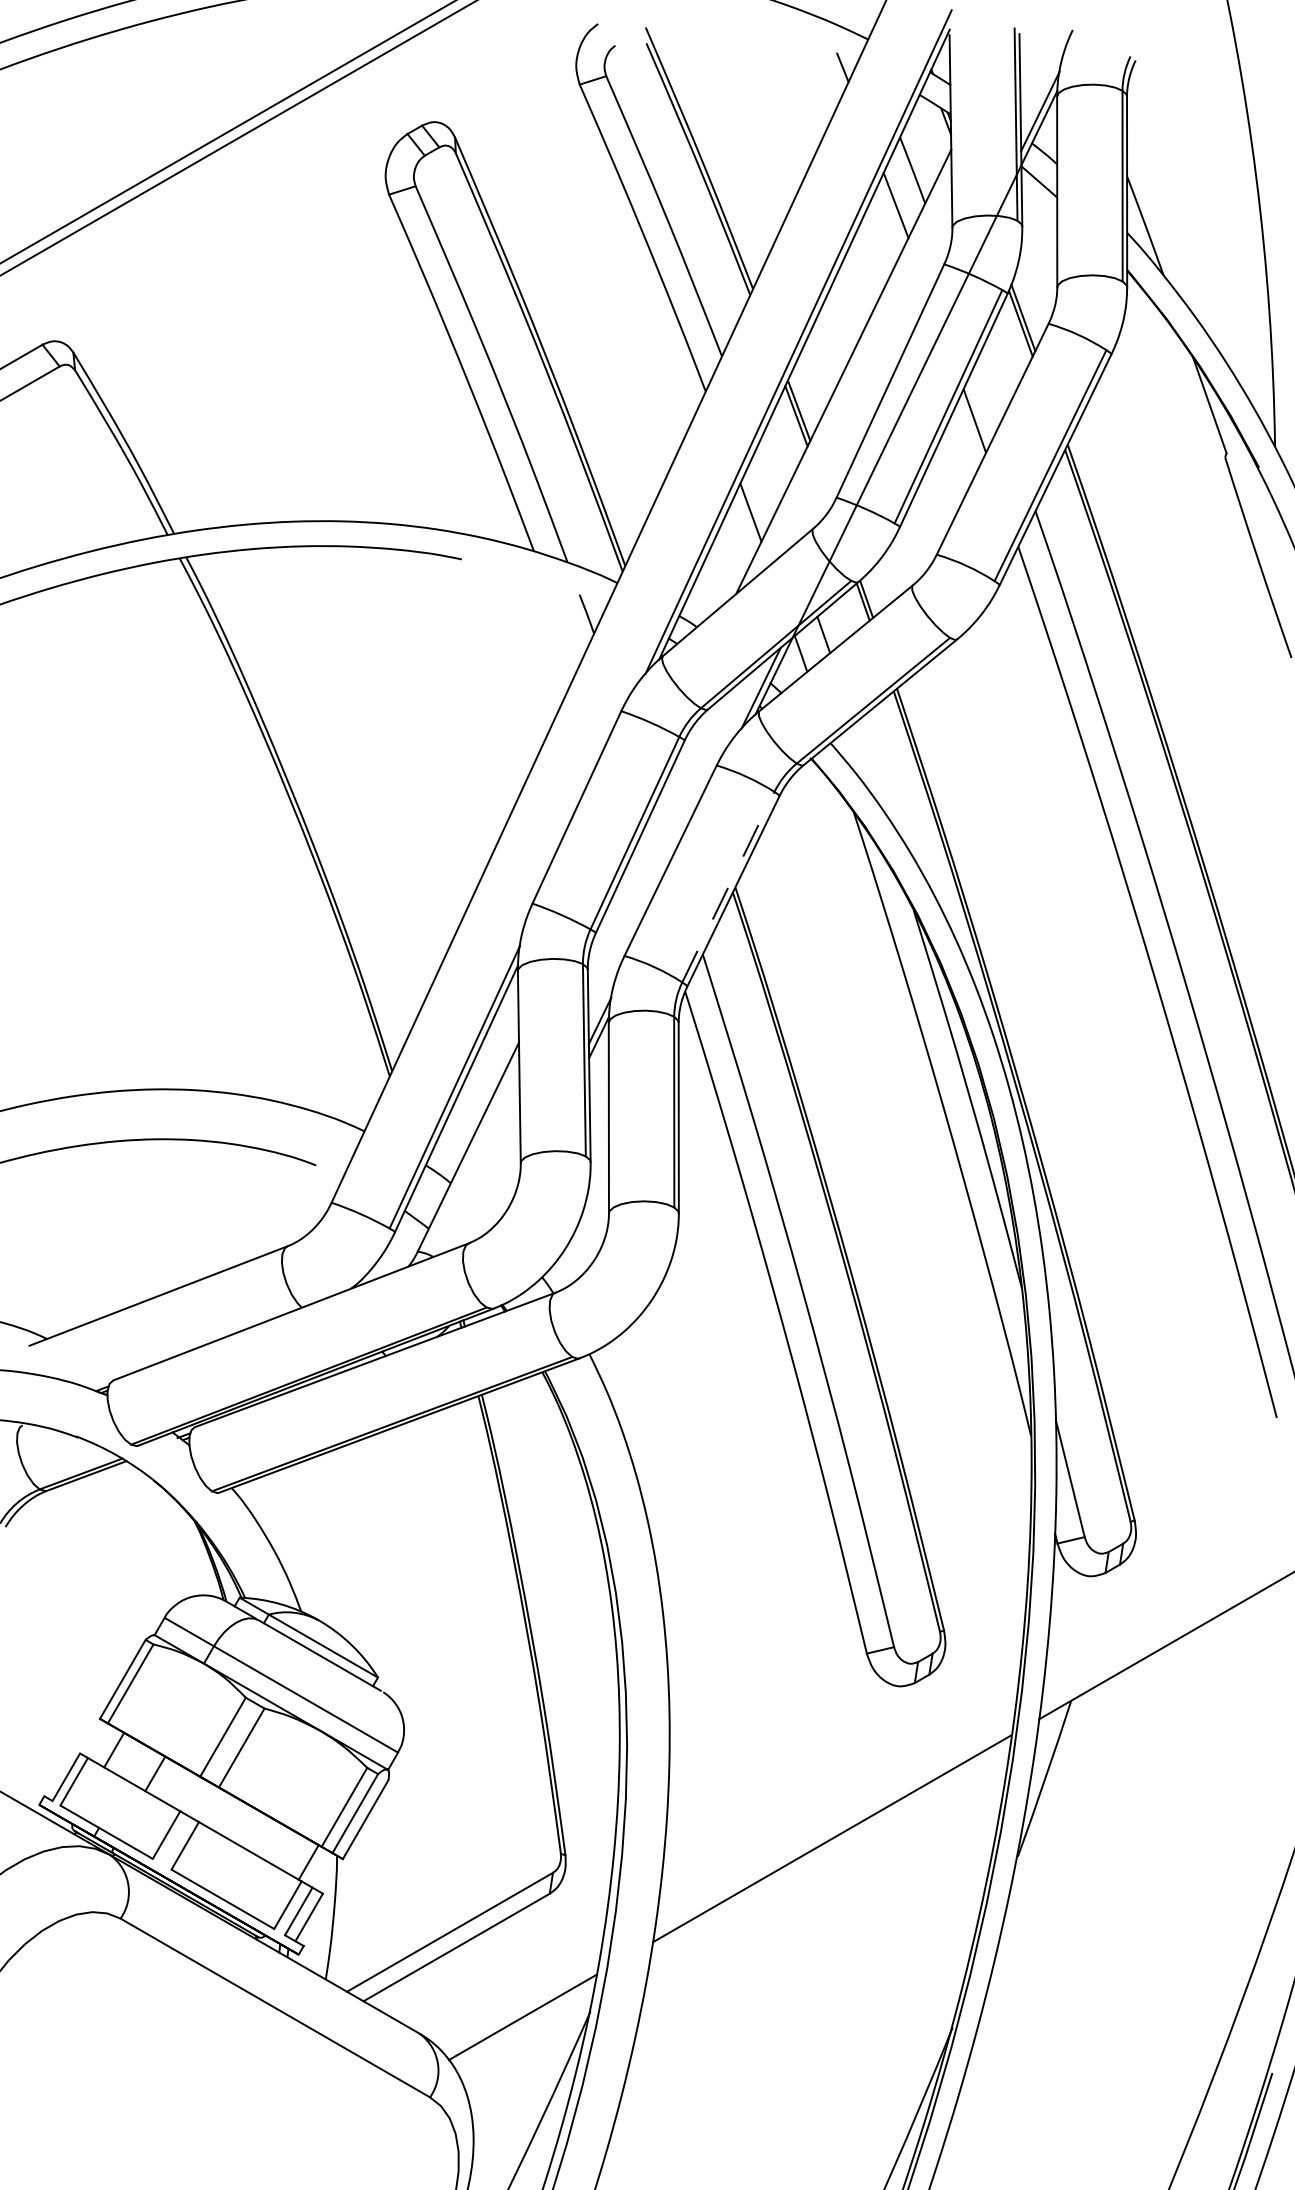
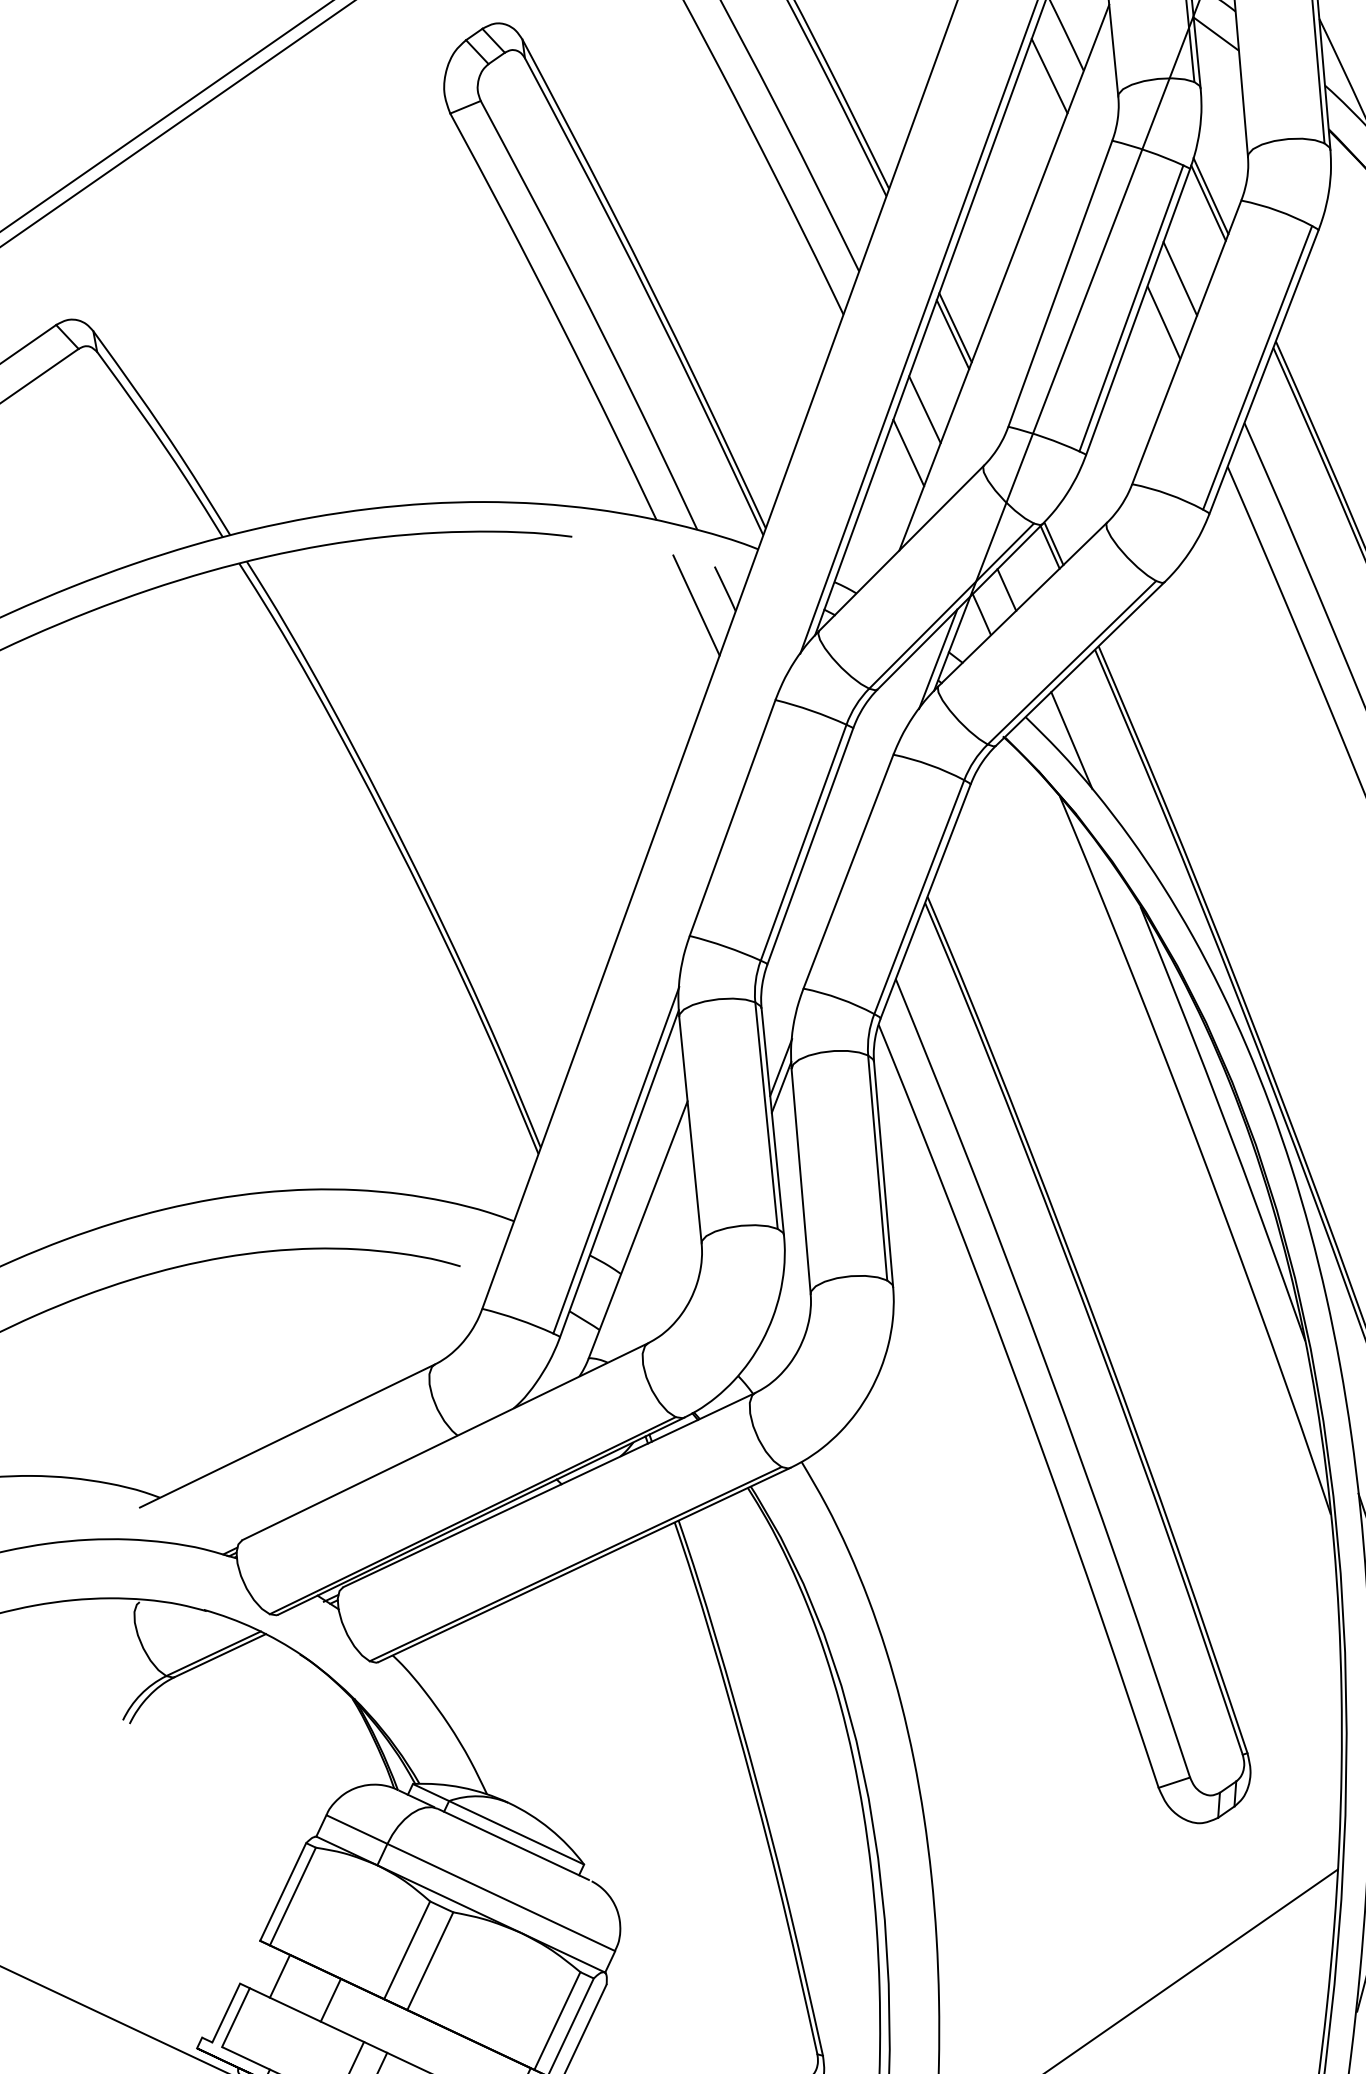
line: (991, 385) -> (1180, 279), added
line: (767, 477) -> (924, 409), added
line: (561, 625) -> (696, 604), added
line: (867, 766) -> (1071, 740), added
line: (728, 887) -> (919, 897), dashed -> solid

